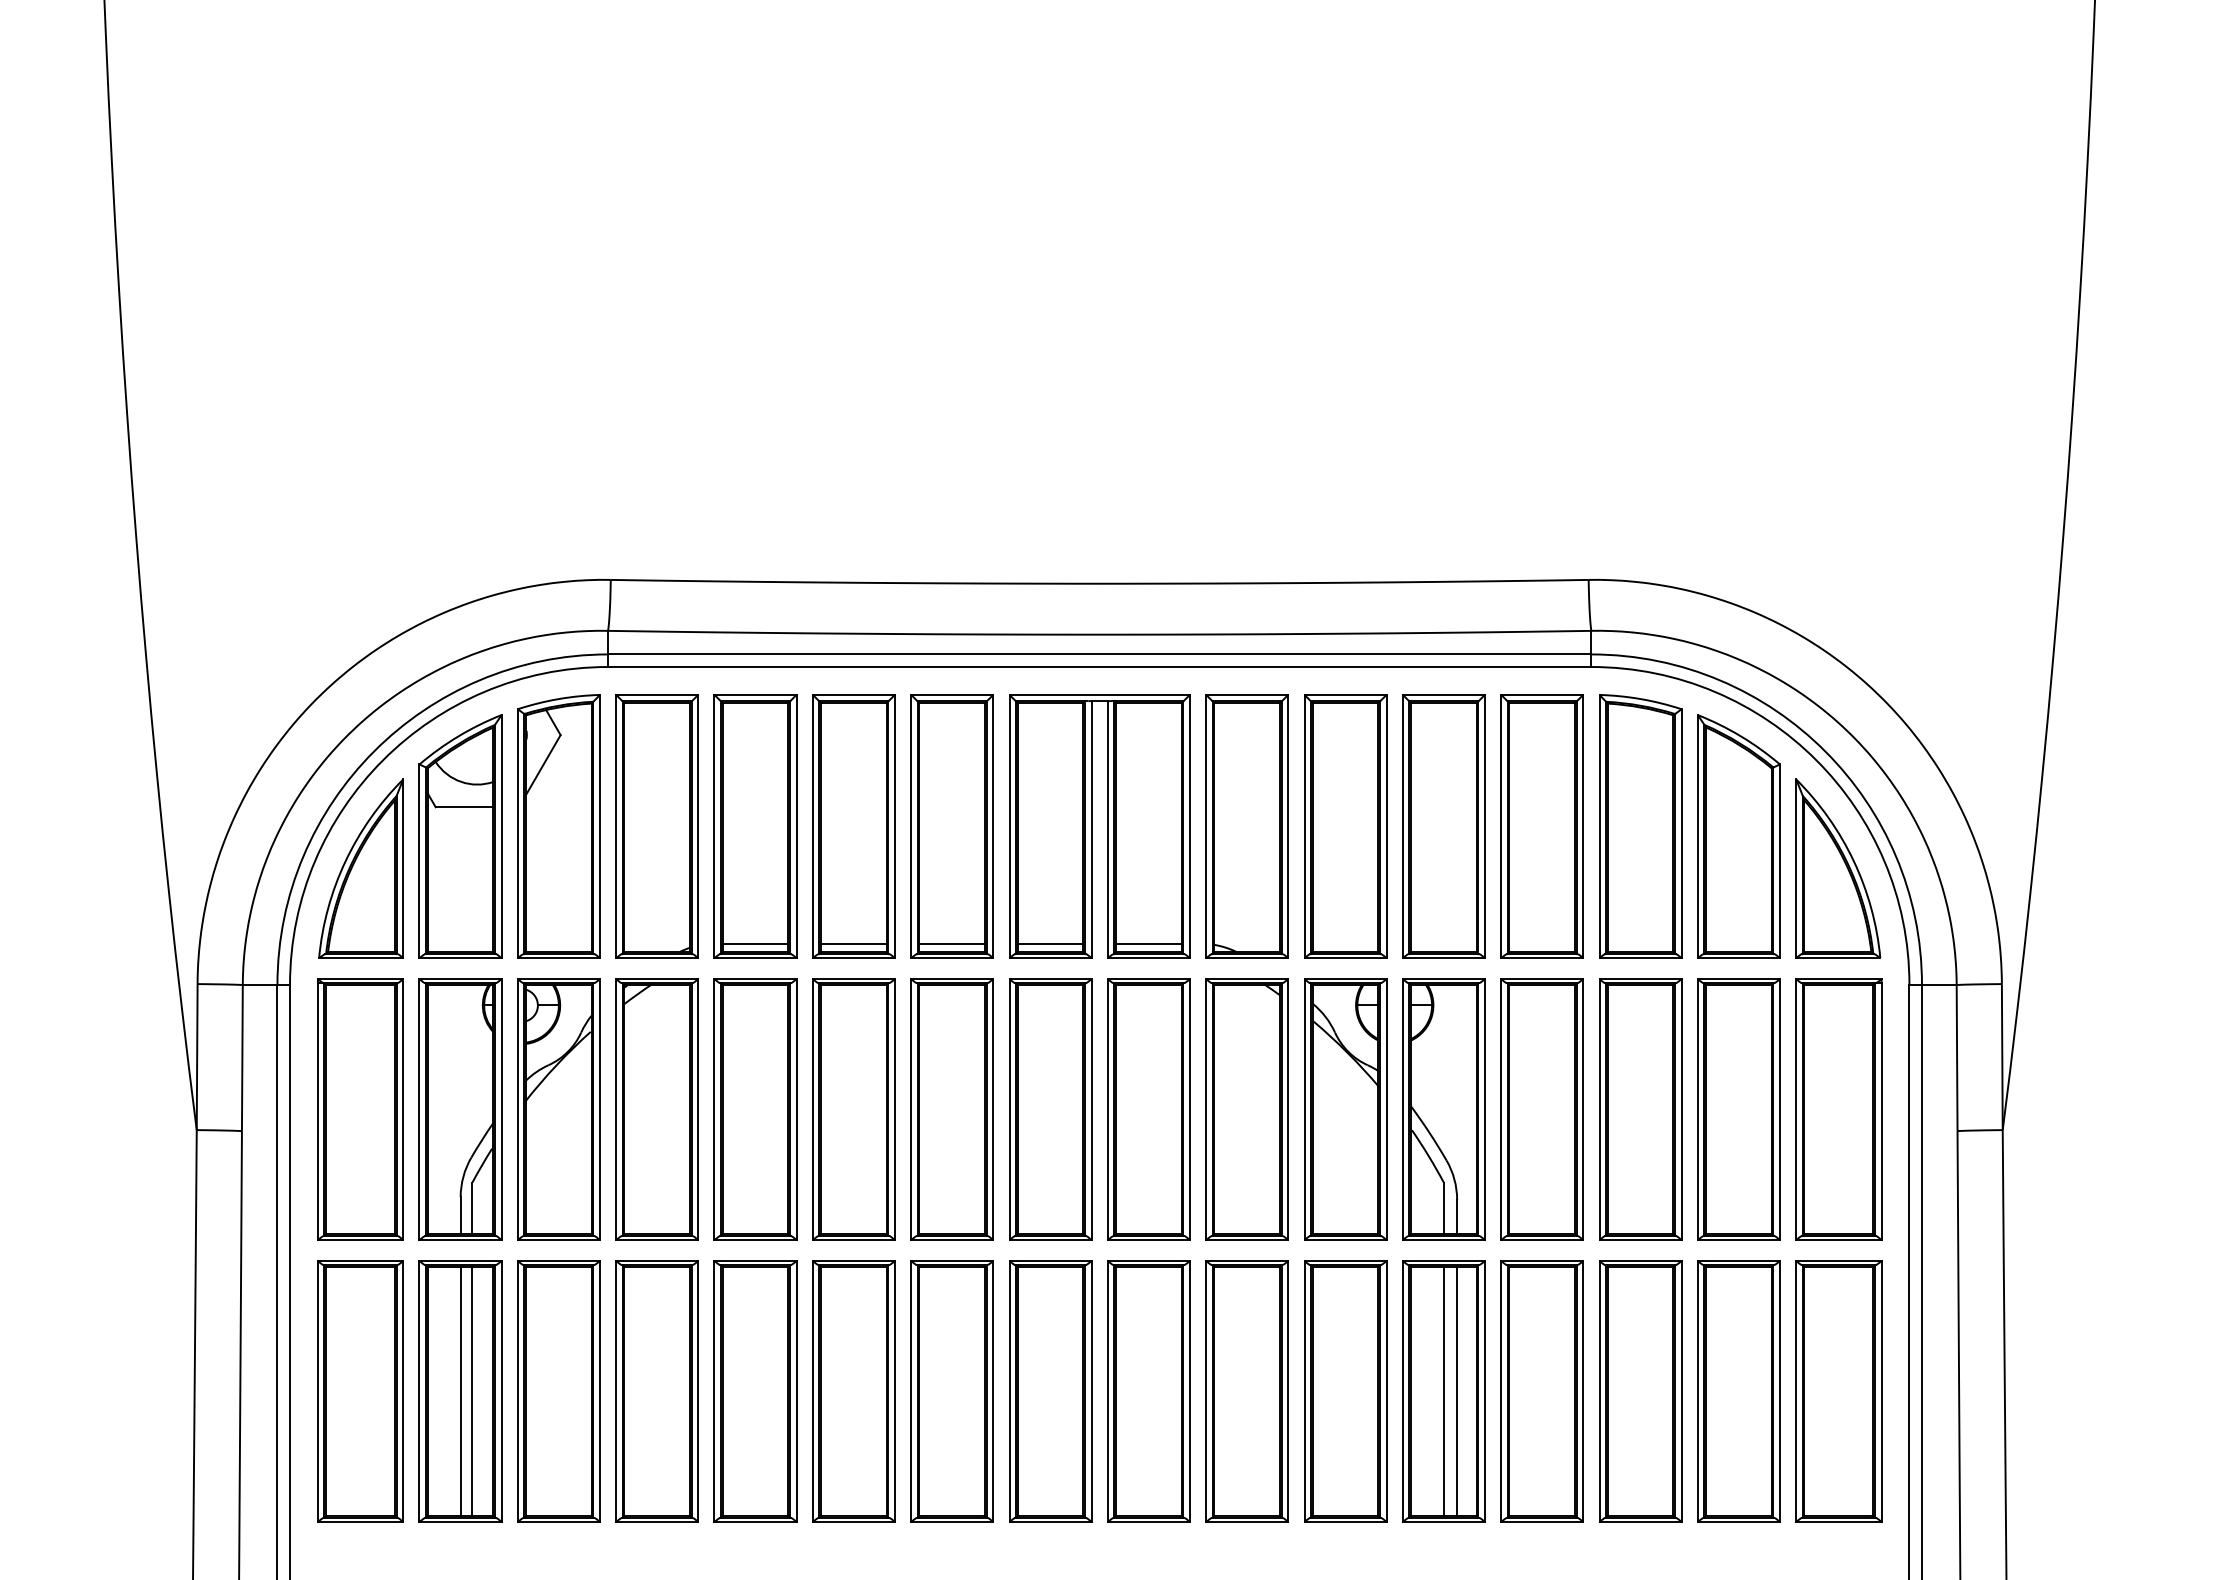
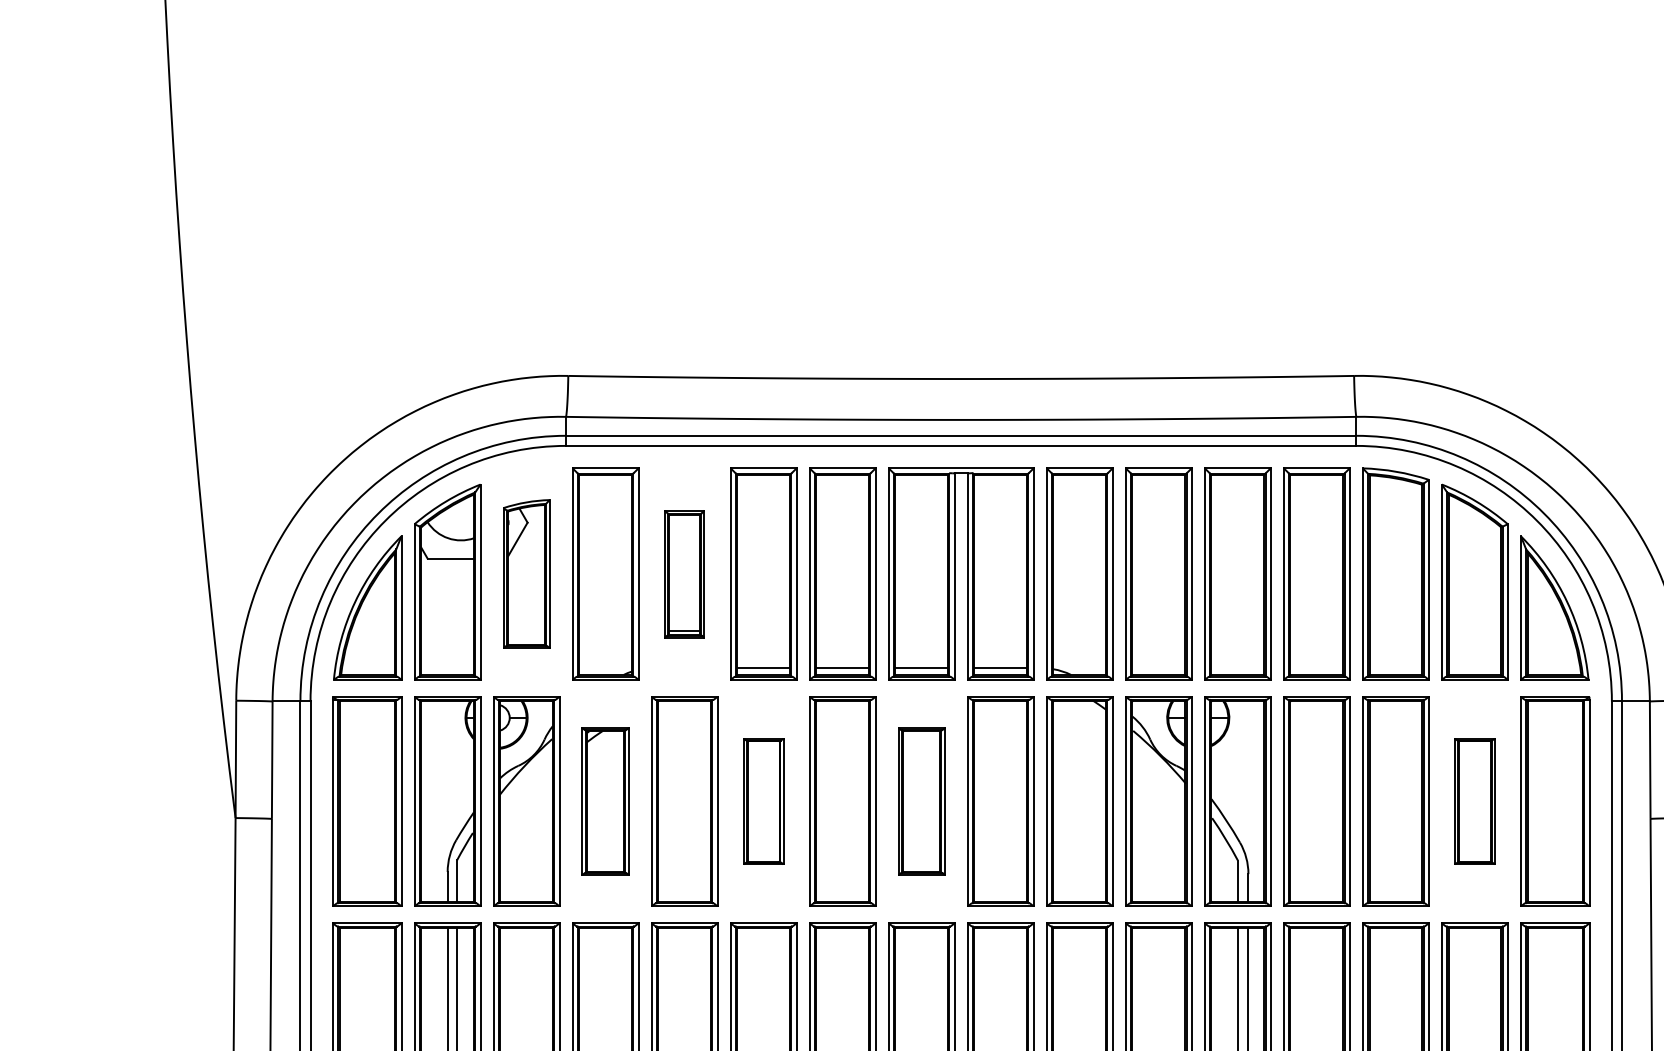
part: (558, 826) -> (526, 574), size x0.7
part: (755, 826) -> (684, 574), size x0.6
part: (656, 1109) -> (605, 801), size x0.7
part: (853, 1109) -> (763, 801), size x0.6
part: (1050, 1109) -> (921, 801), size x0.7
part: (1738, 1109) -> (1474, 801), size x0.6

